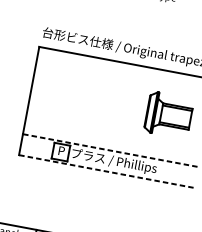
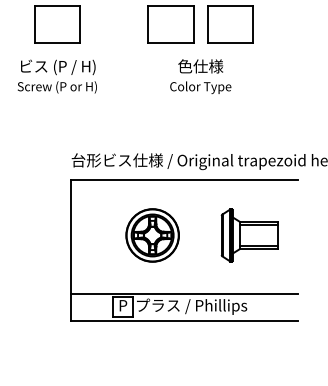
part: (94, 101) -> (152, 235), added
line: (110, 150) -> (184, 293), dashed -> solid
line: (106, 171) -> (184, 320), dashed -> solid

